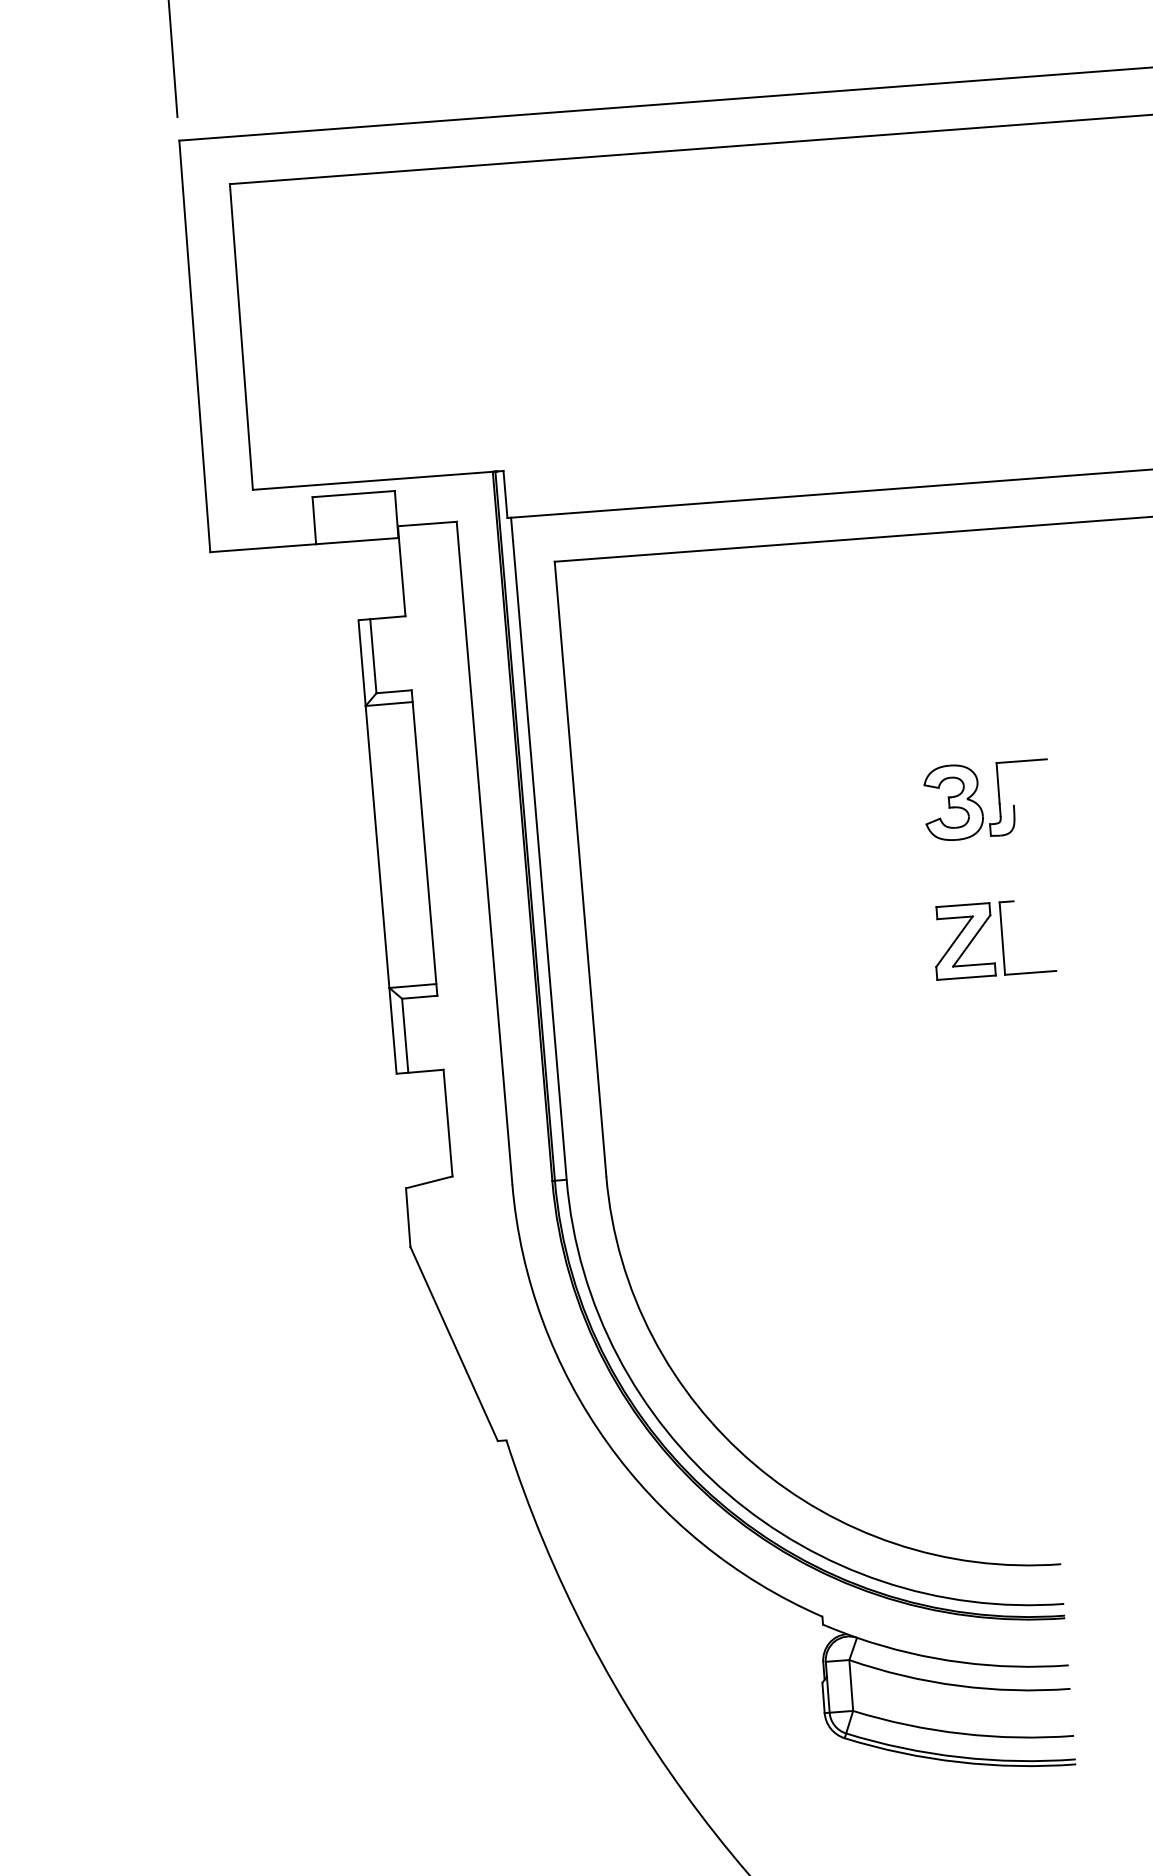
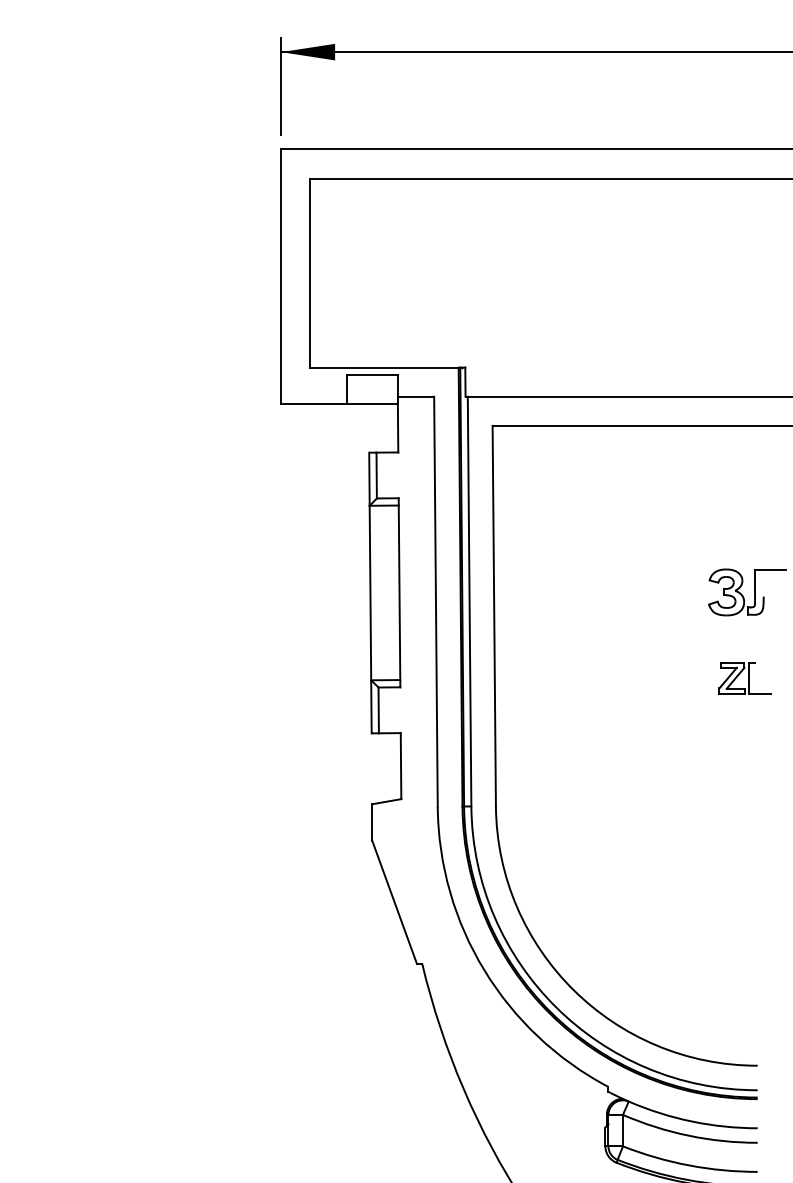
part: (992, 939) -> (744, 678), size x0.7

